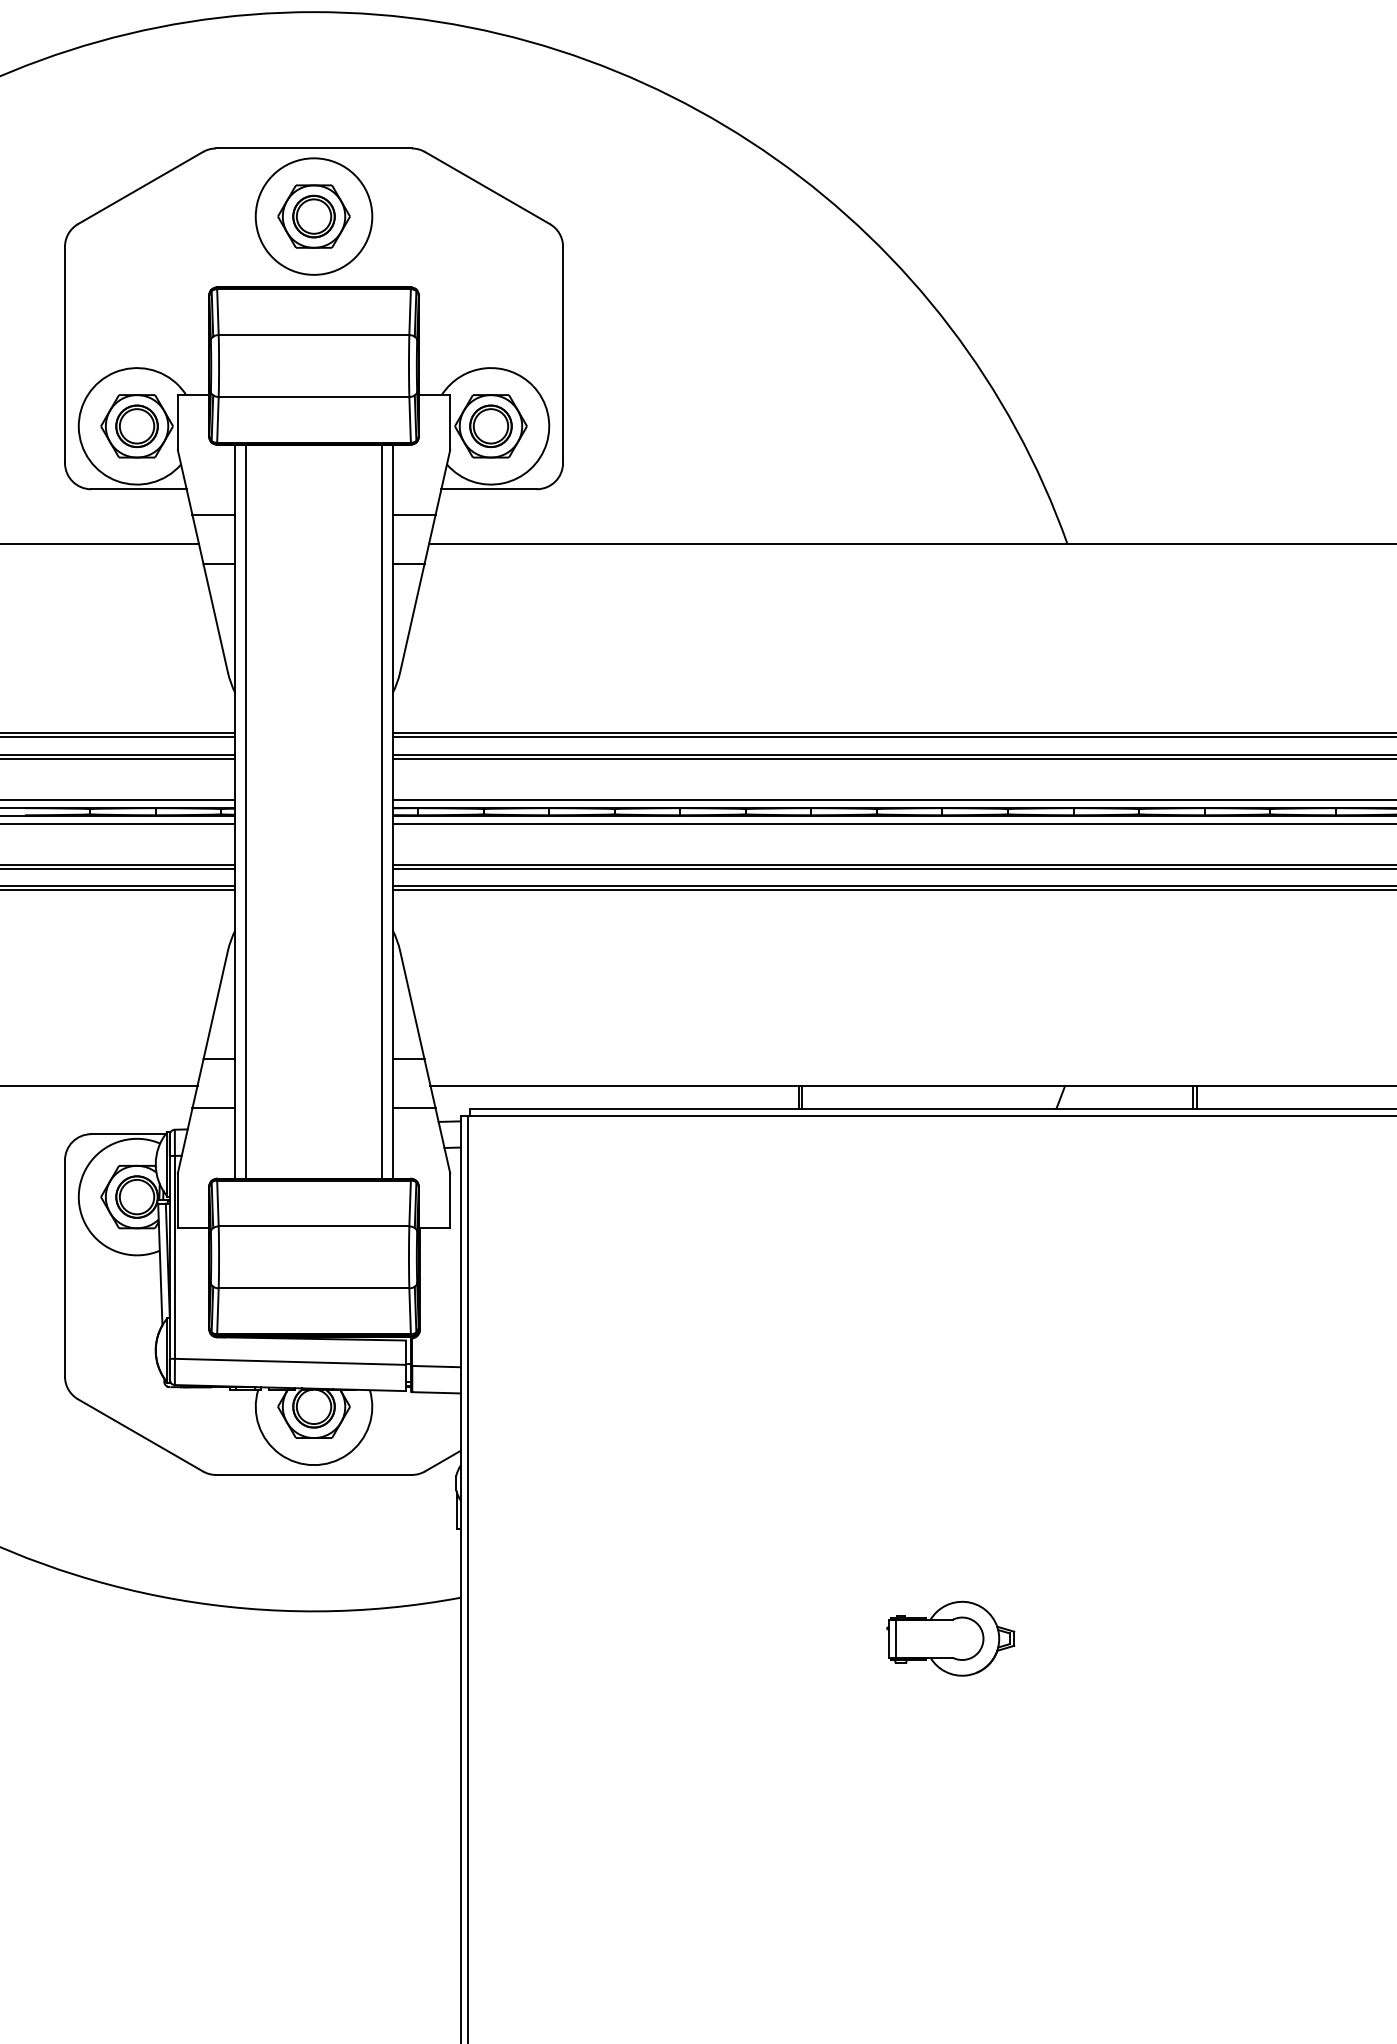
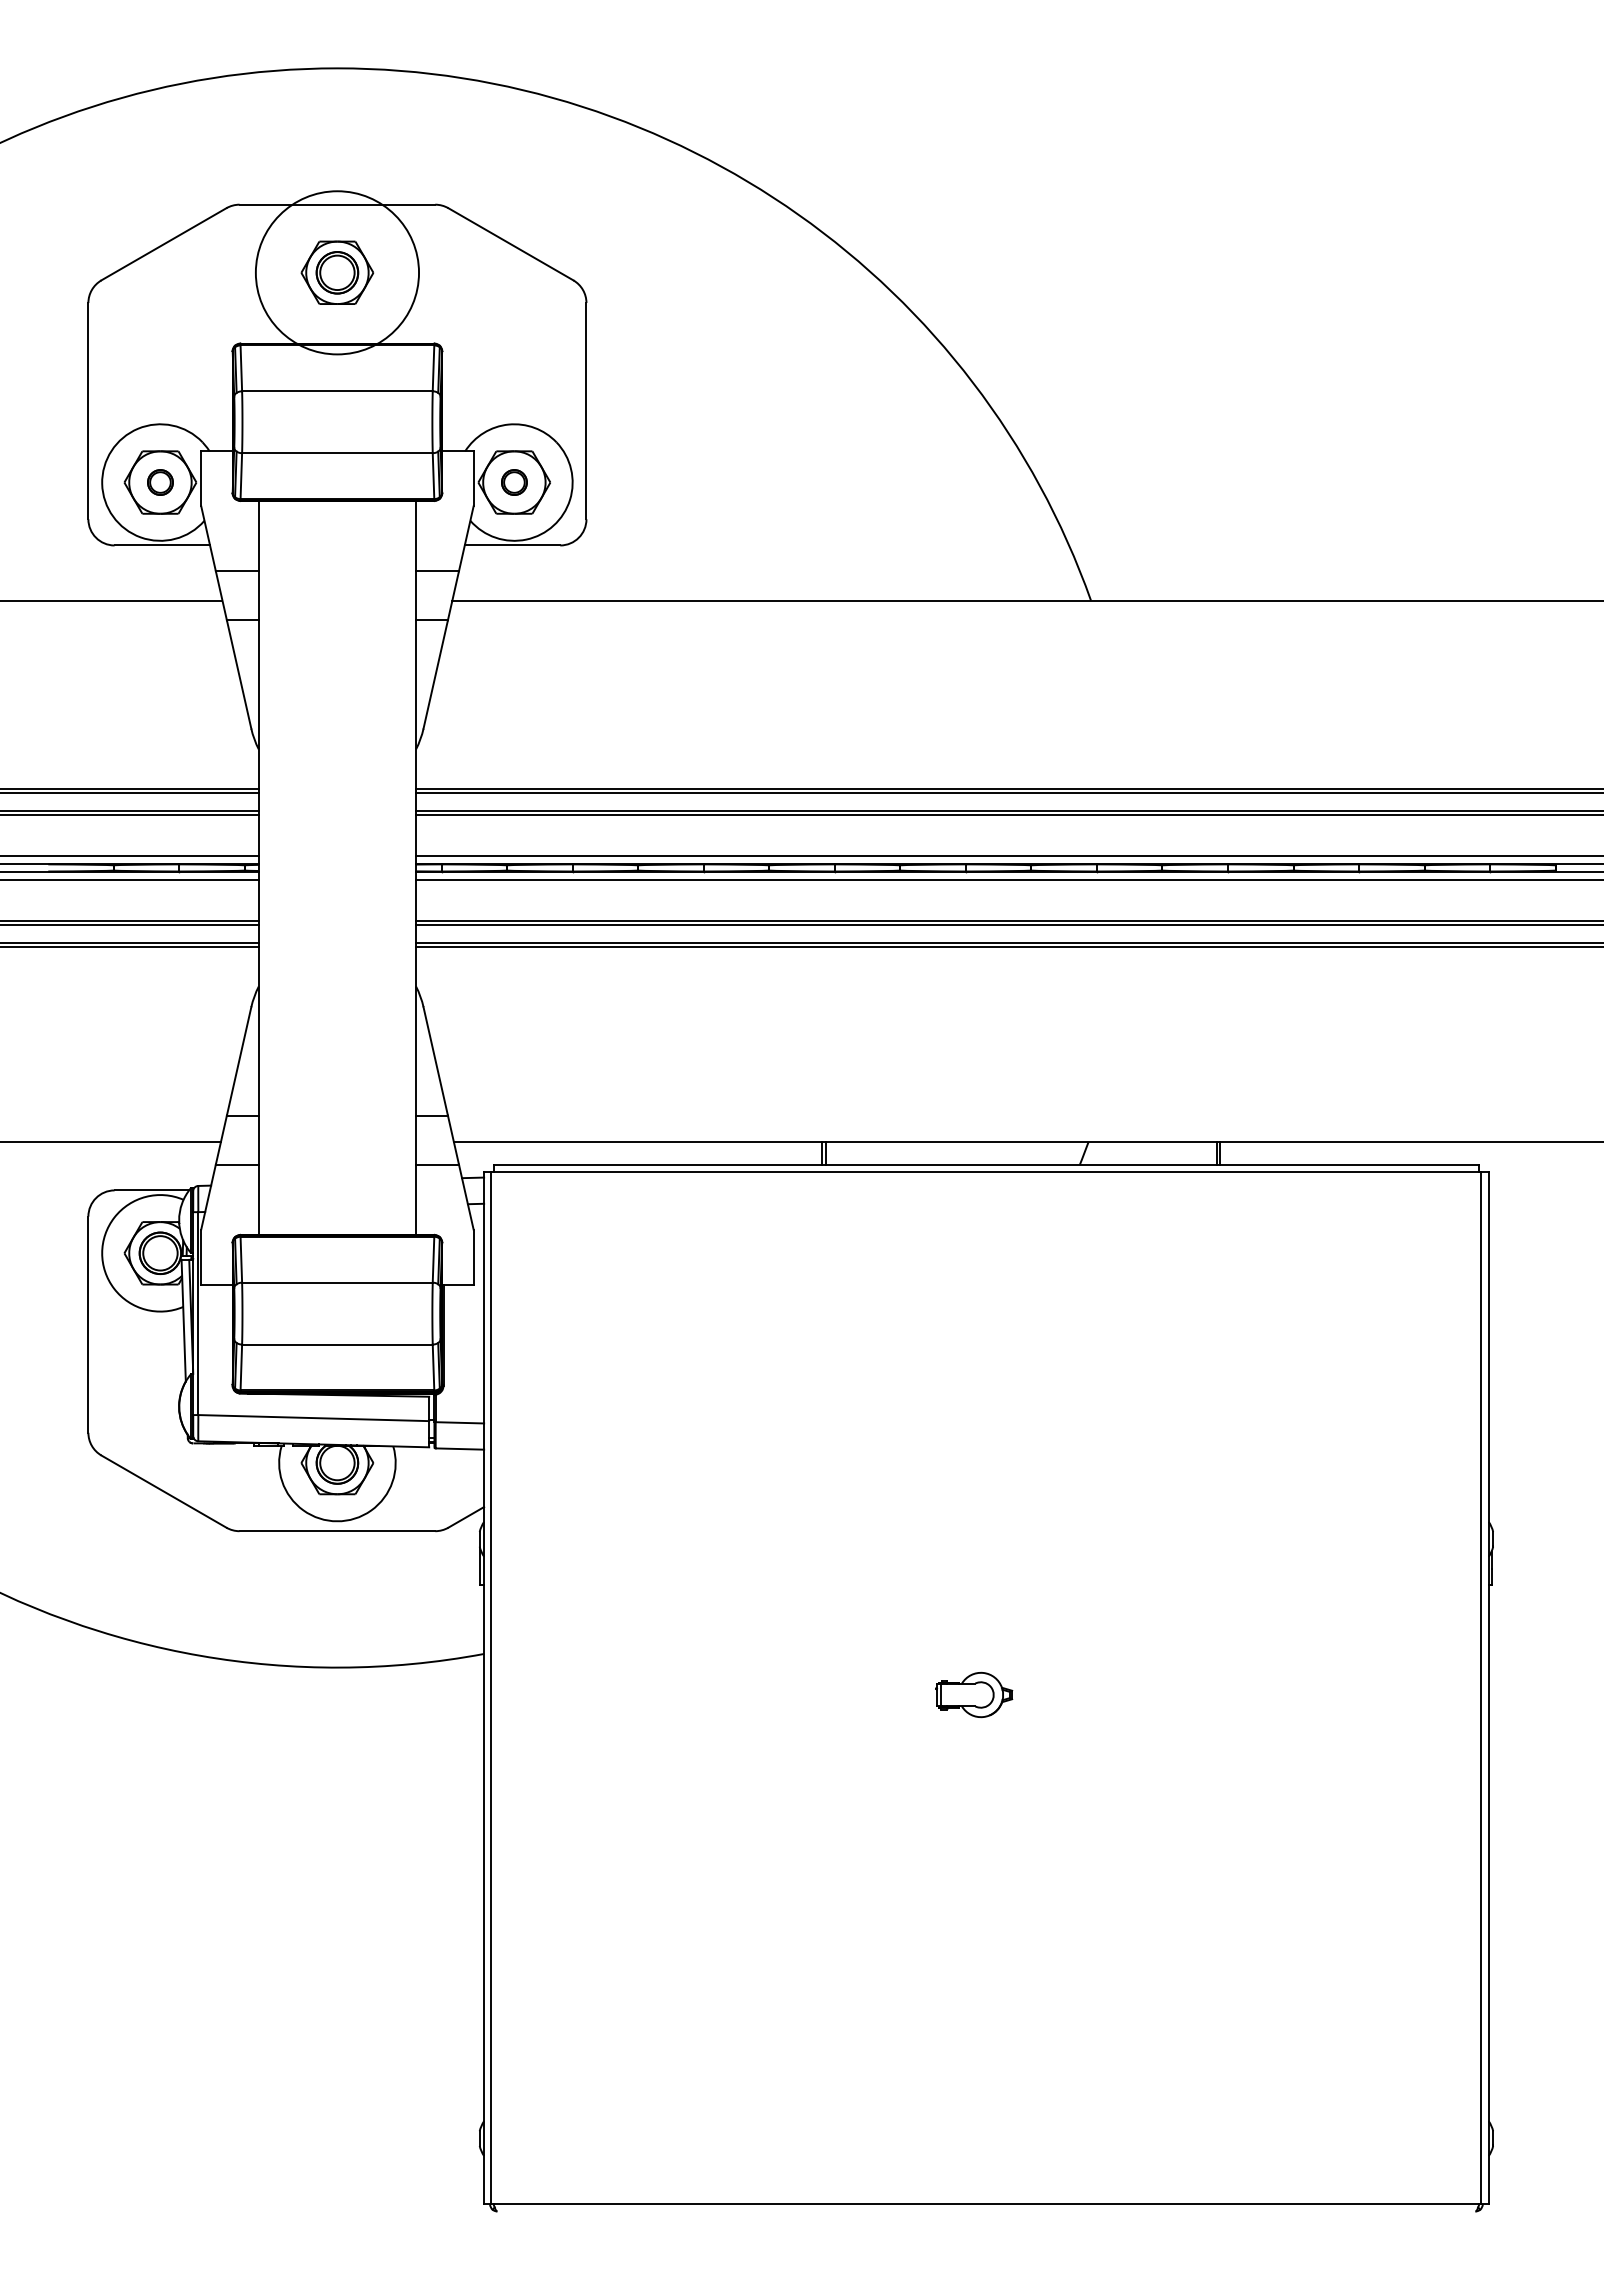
circle: (314, 216) -> (337, 272), size x1.4
part: (137, 426) -> (160, 482), size x0.6
part: (491, 426) -> (514, 482), size x0.6
line: (246, 811) -> (269, 867), removed
line: (382, 811) -> (405, 867), removed
part: (950, 1638) -> (973, 1694), size x0.6

